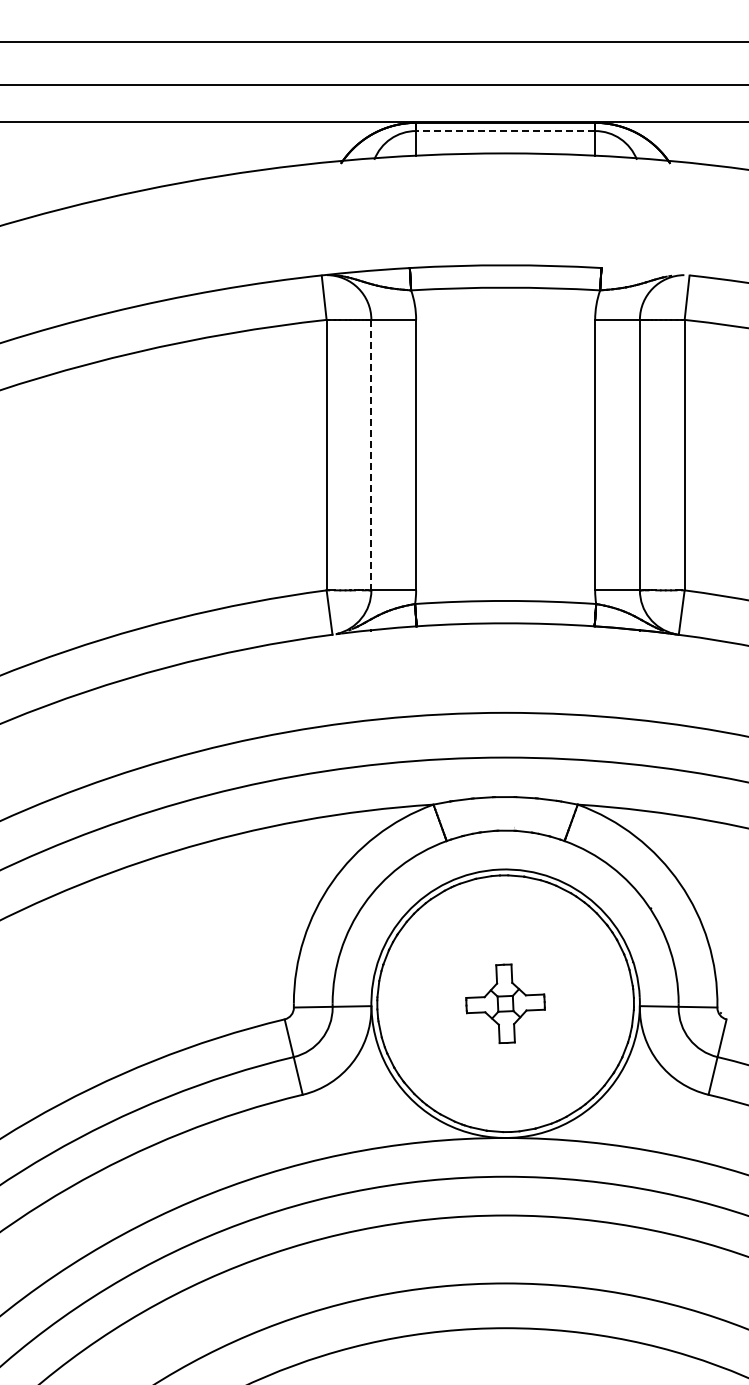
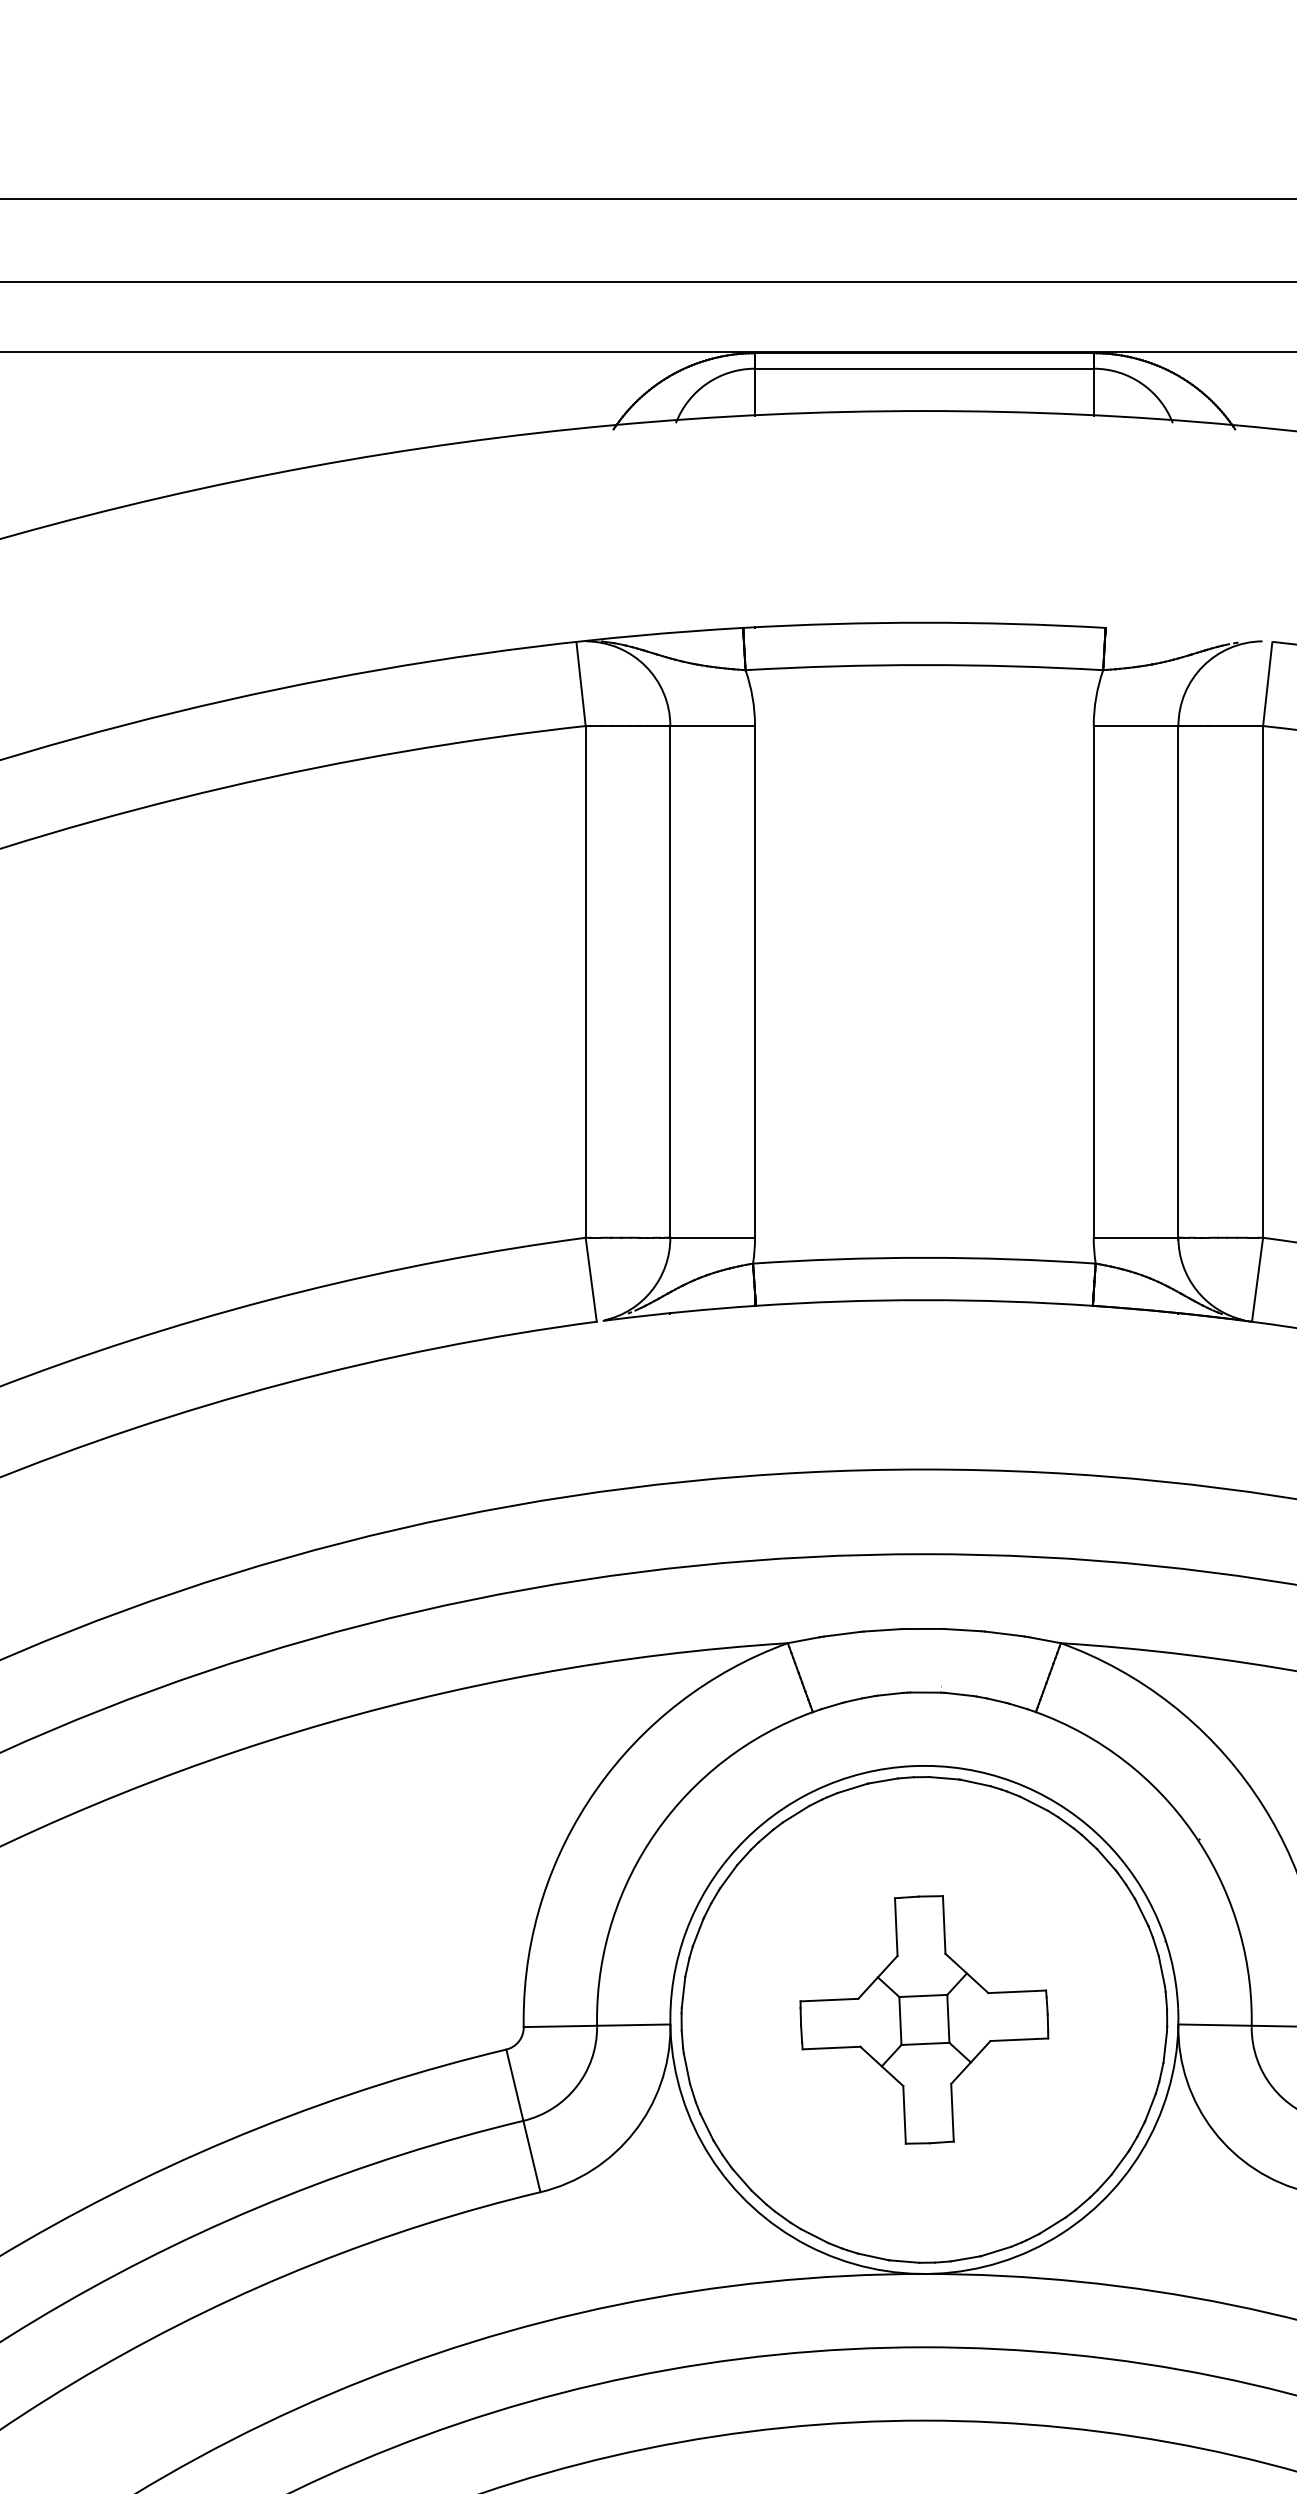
line: (505, 131) -> (924, 369), dashed -> solid
line: (371, 455) -> (670, 982), dashed -> solid
part: (505, 1003) -> (924, 2019), size x1.67

